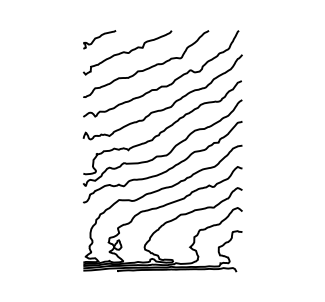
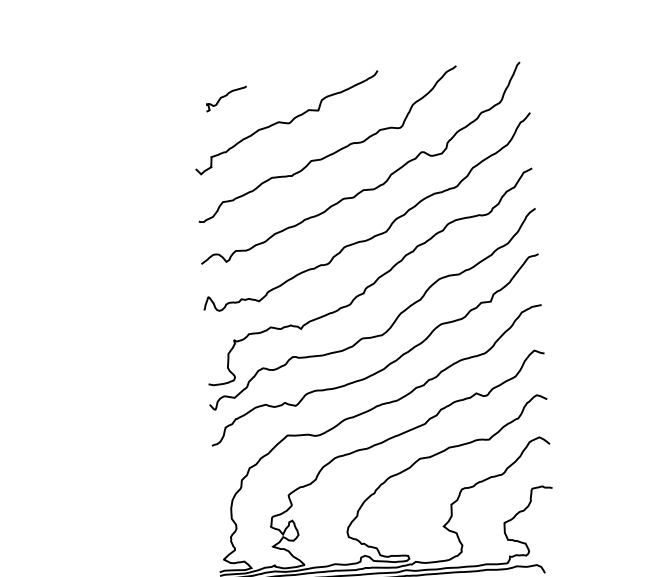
part: (99, 39) -> (225, 98), size x0.6

